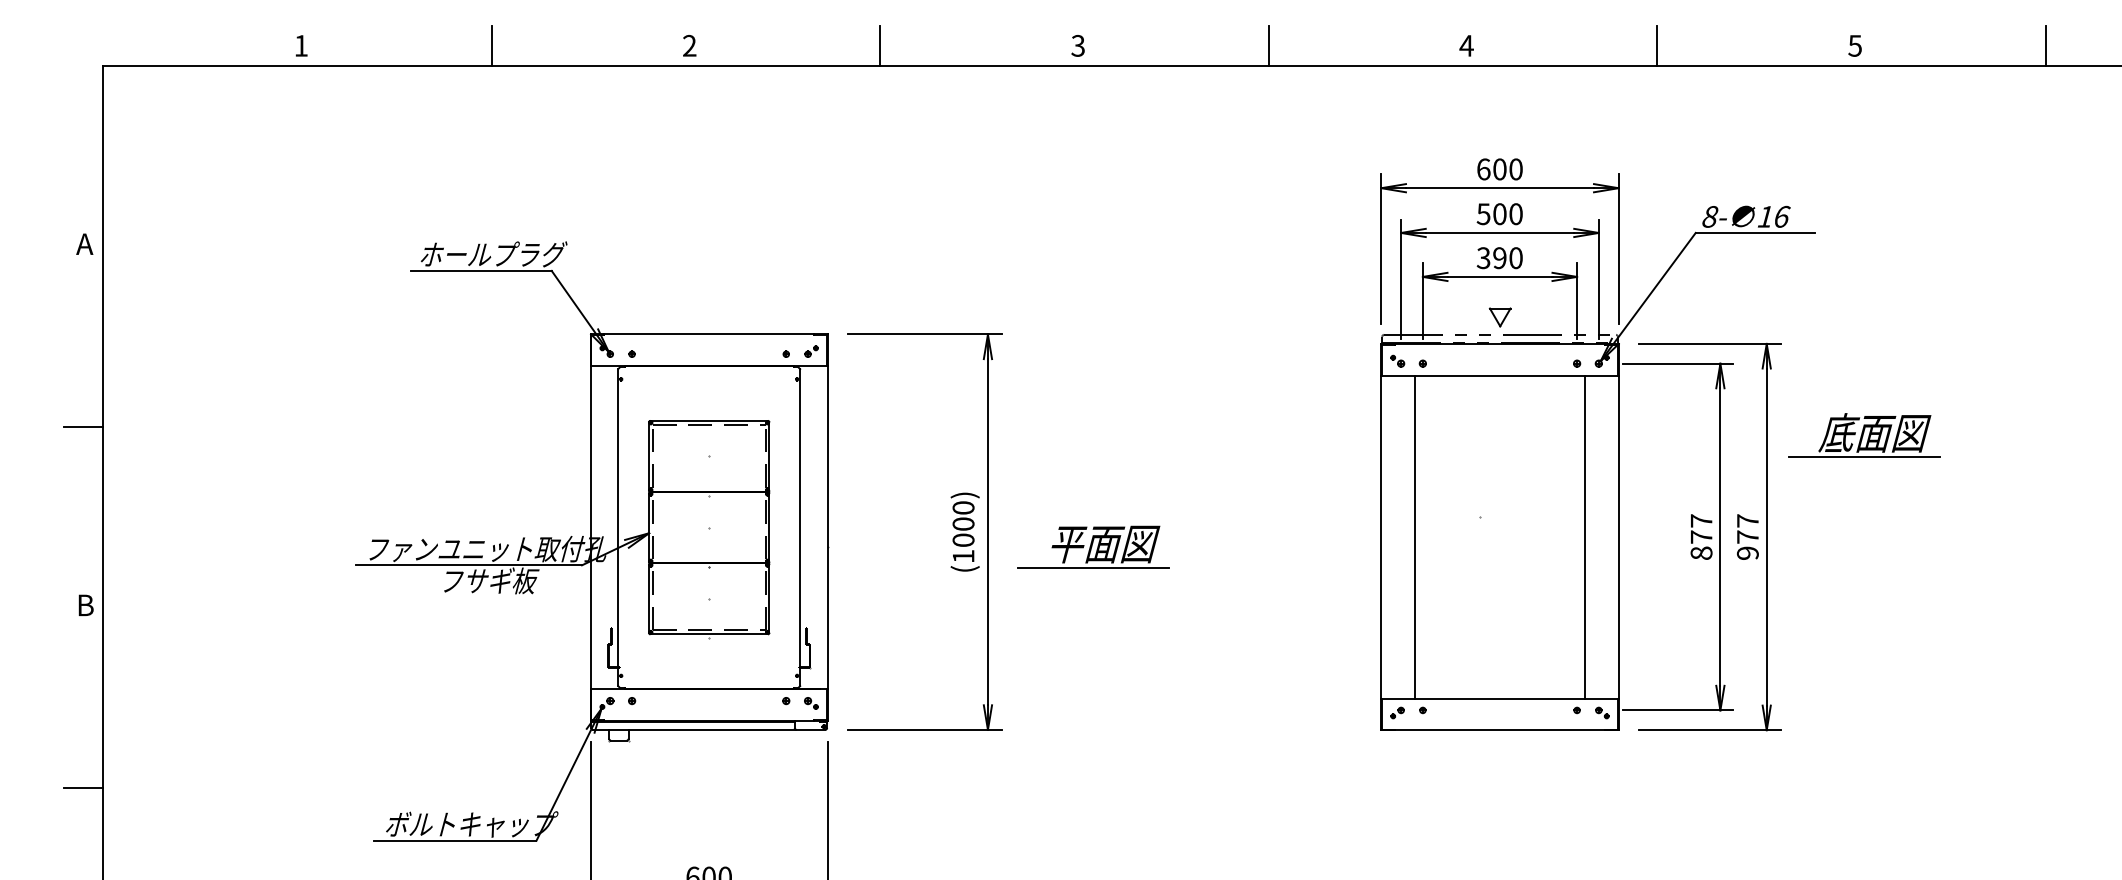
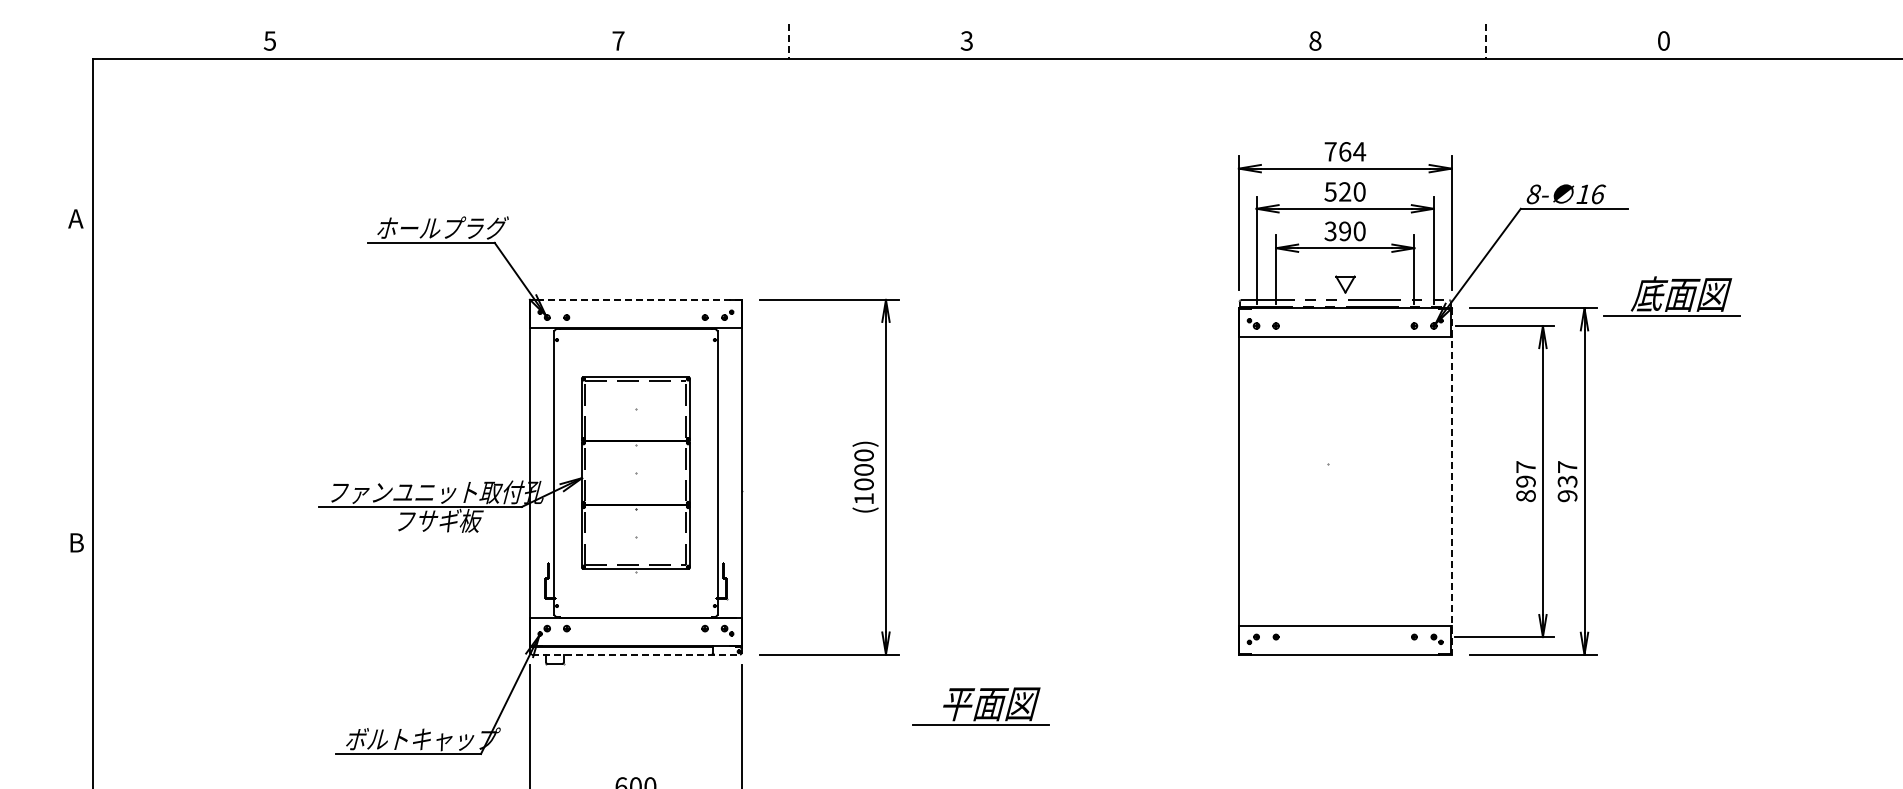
text: (300, 45) -> (269, 40), 1 -> 5
line: (492, 45) -> (441, 40), removed
text: (689, 45) -> (618, 40), 2 -> 7
line: (1268, 45) -> (1137, 40), removed
text: (1465, 45) -> (1314, 40), 4 -> 8
text: (1854, 45) -> (1663, 40), 5 -> 0
line: (2045, 45) -> (1834, 40), removed
line: (880, 46) -> (789, 41), solid -> dashed
line: (1657, 46) -> (1486, 41), solid -> dashed
text: (1500, 169) -> (1345, 151), 600 -> 764
text: (1500, 213) -> (1345, 191), 500 -> 520
line: (708, 334) -> (635, 299), solid -> dashed
line: (83, 426) -> (74, 382), removed
part: (1863, 435) -> (1671, 296), moved
line: (1415, 536) -> (1269, 481), removed
line: (1585, 536) -> (1421, 481), removed
text: (1700, 536) -> (1525, 481), 877 -> 897
text: (1747, 536) -> (1567, 481), 977 -> 937
line: (1618, 538) -> (1451, 482), solid -> dashed
part: (1093, 547) -> (980, 706), moved
line: (709, 729) -> (636, 654), solid -> dashed
line: (83, 787) -> (74, 706), removed

